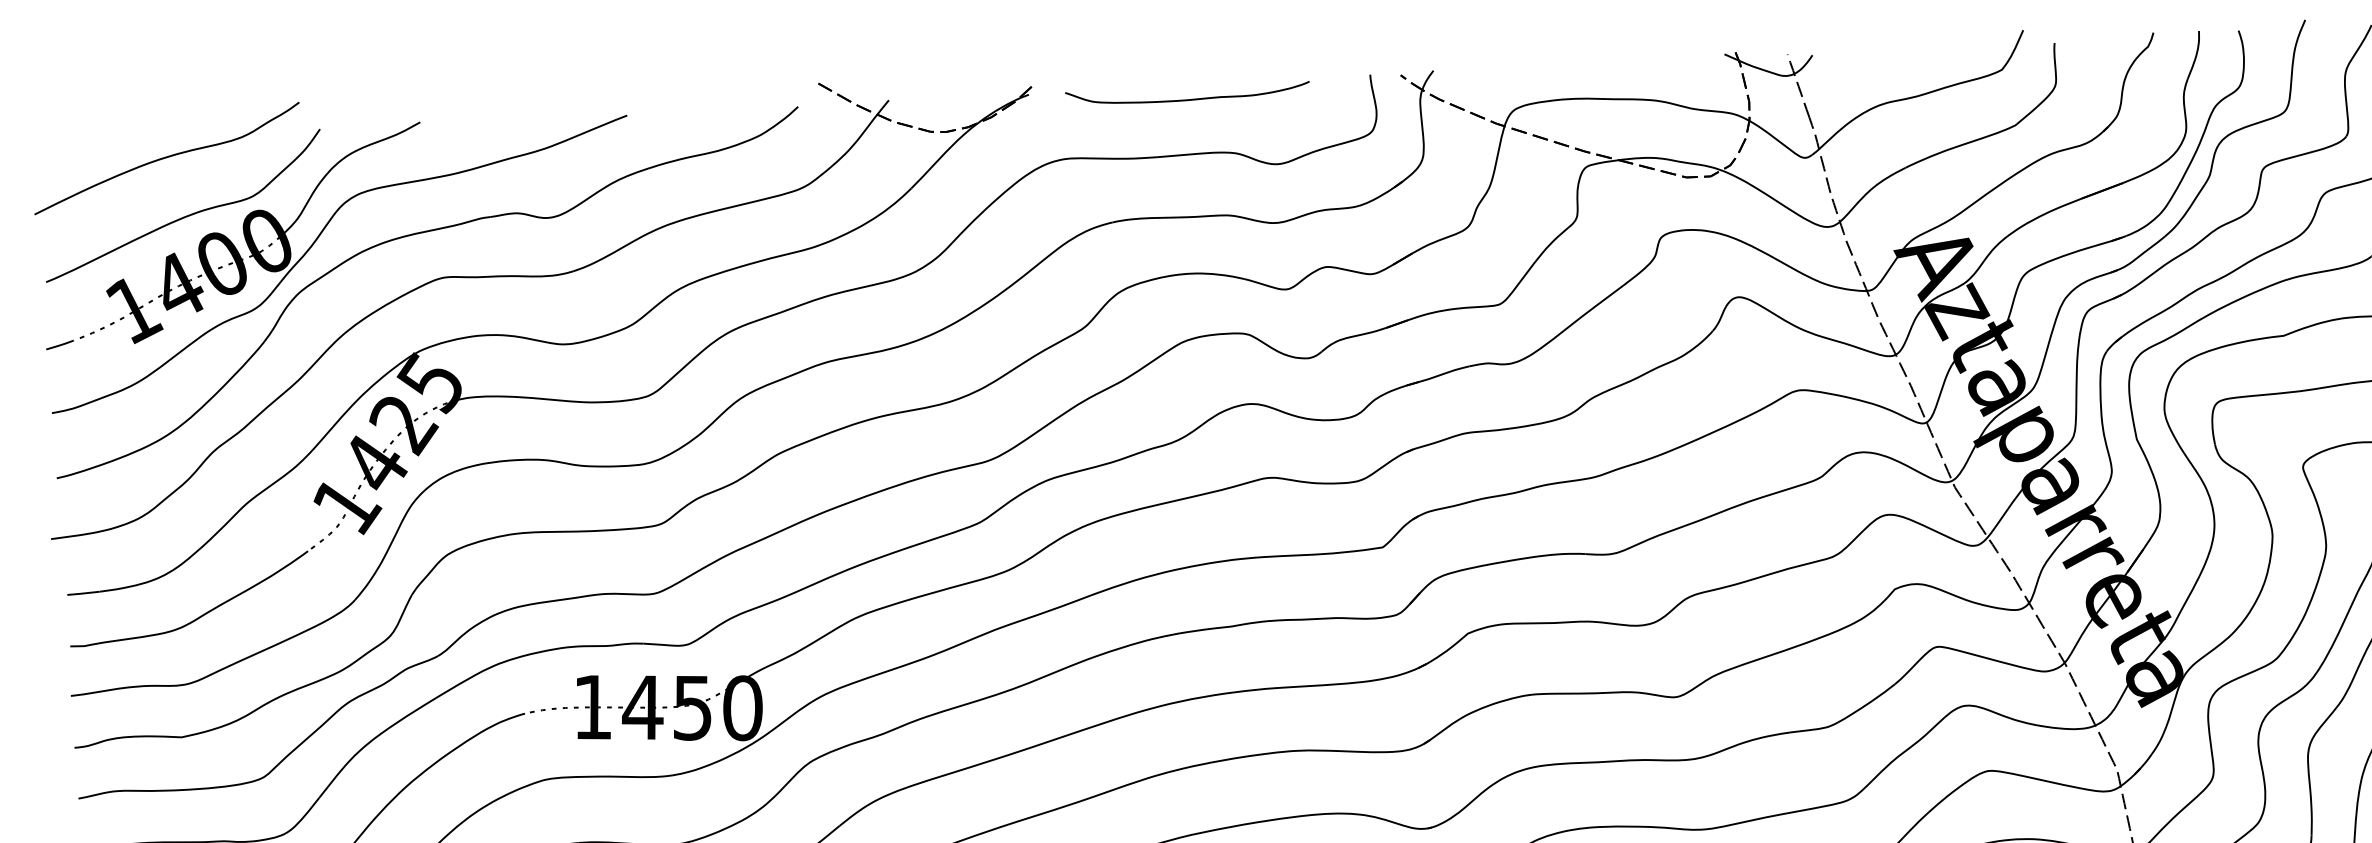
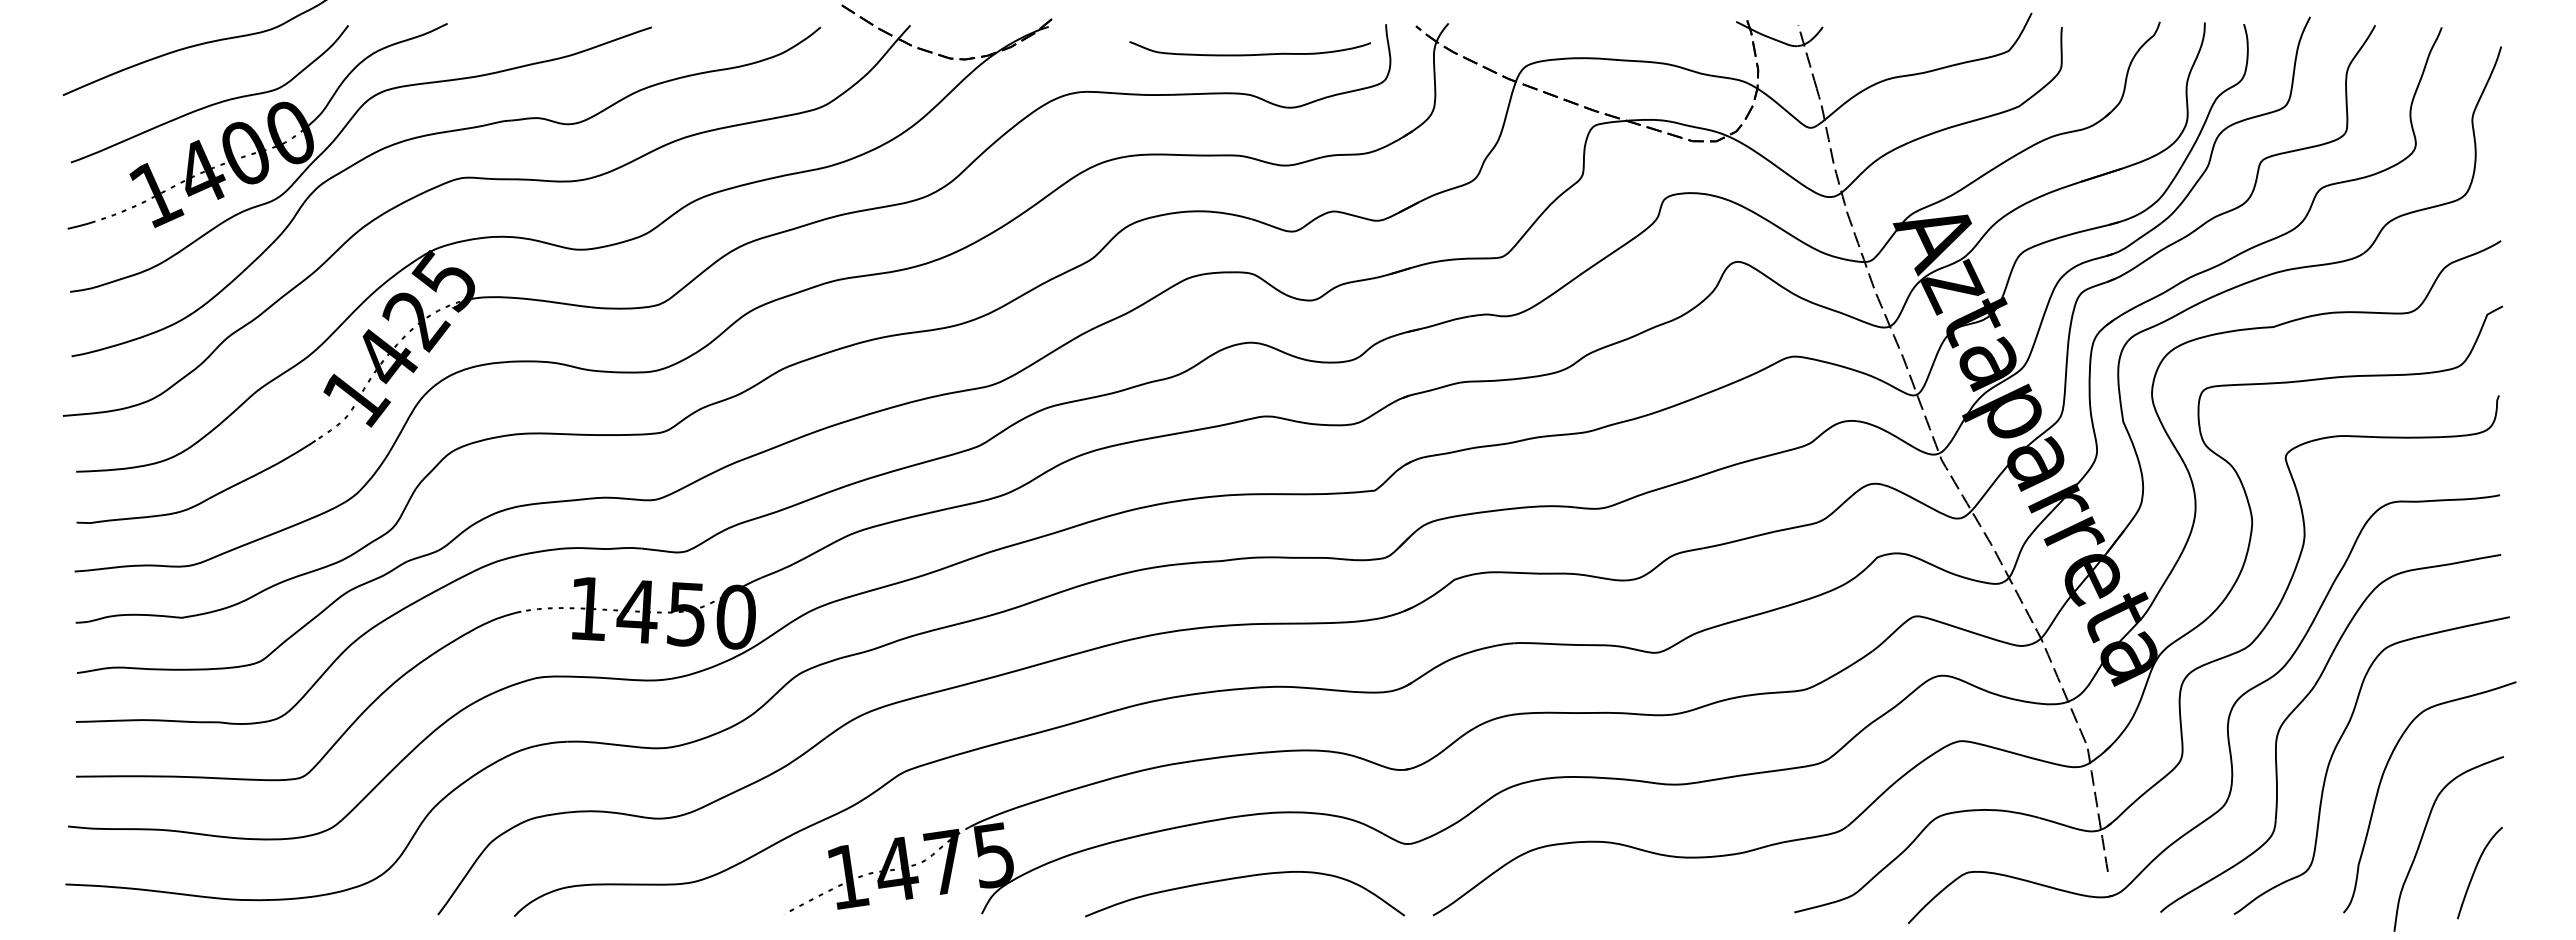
curve: (1188, 99) -> (1250, 54), moved

